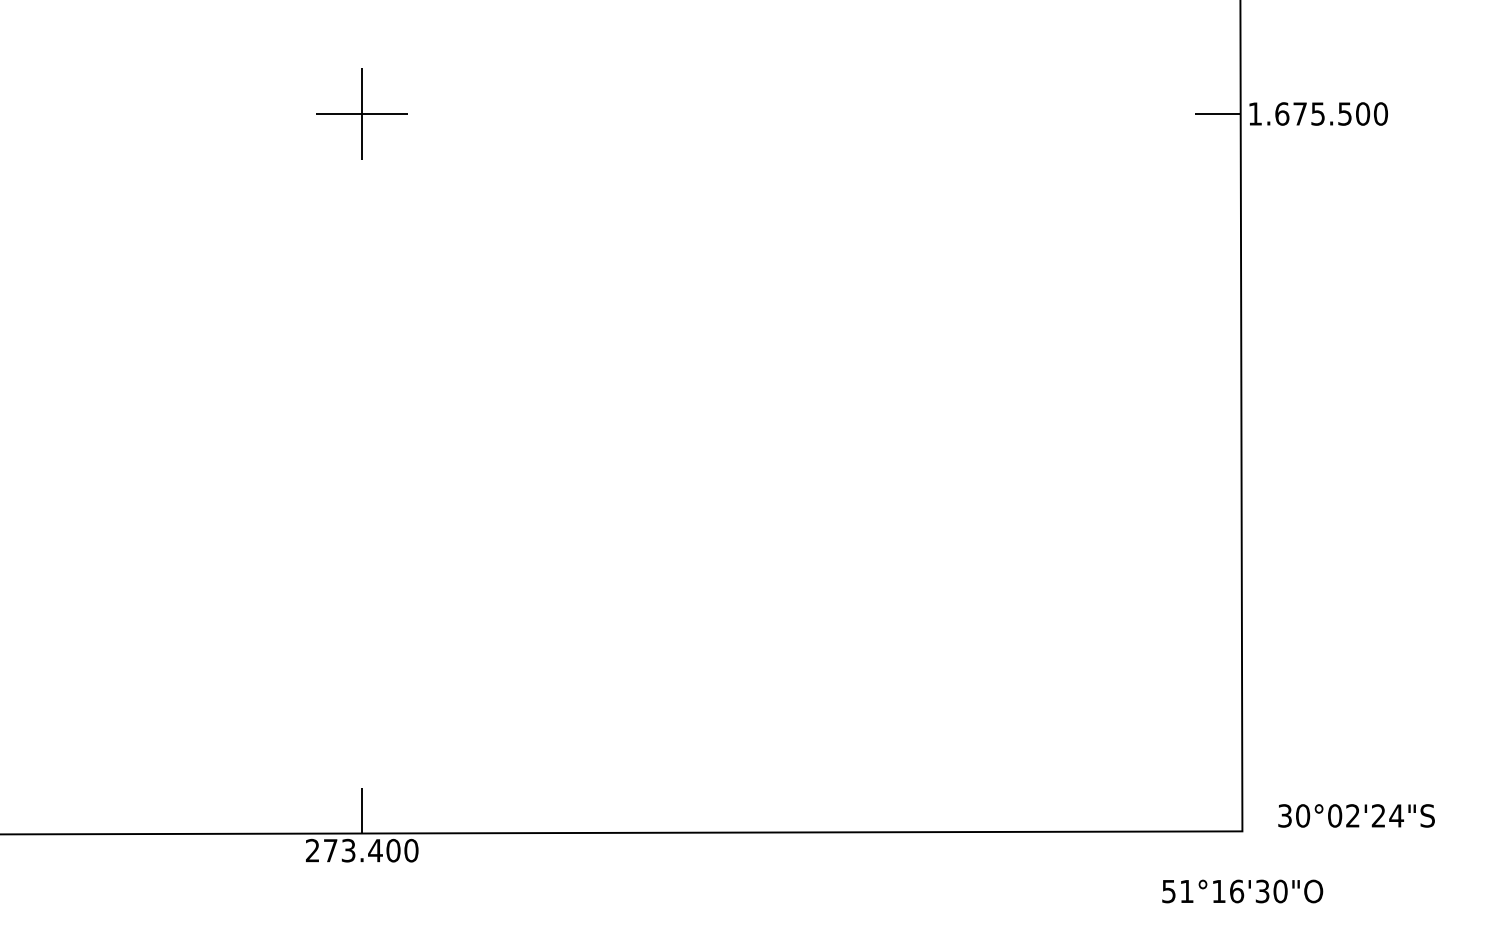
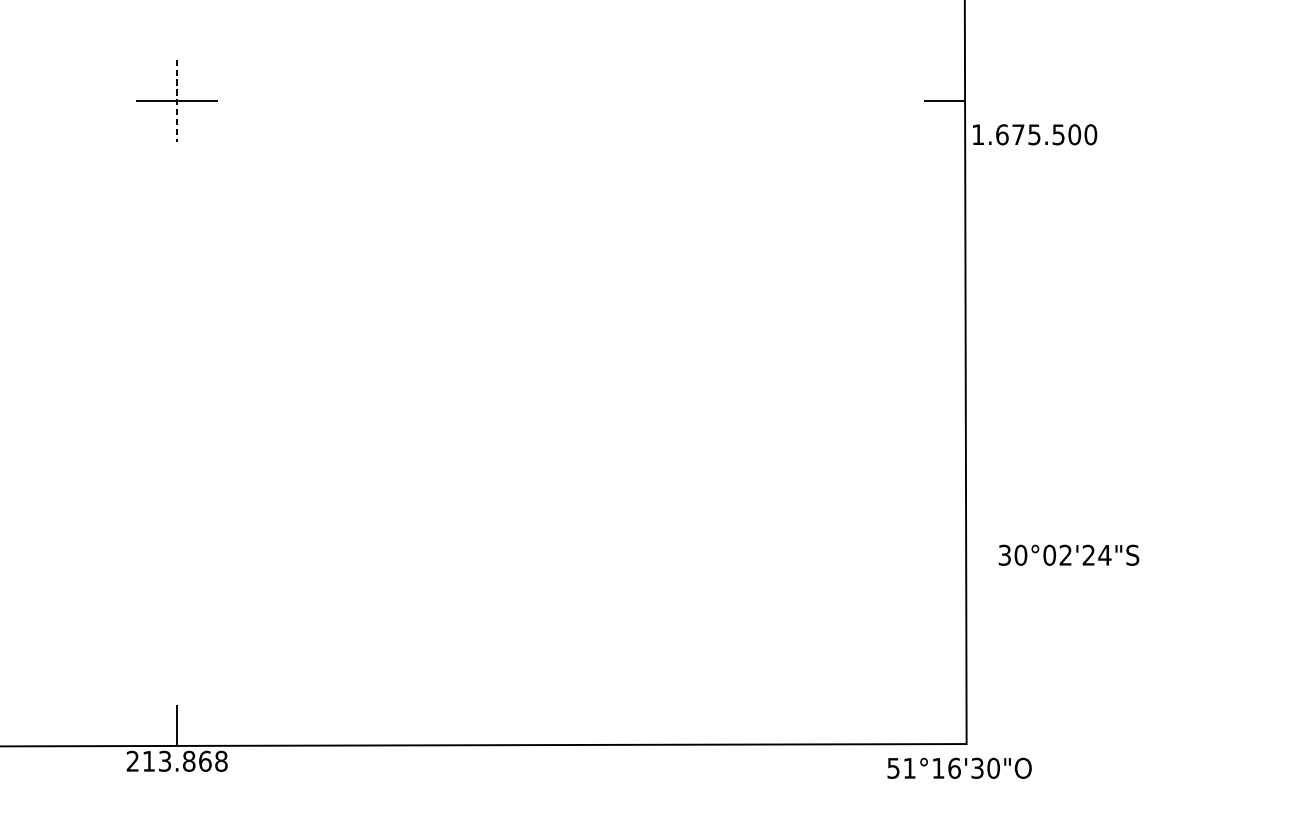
text: (1318, 113) -> (1034, 134), moved
line: (362, 114) -> (177, 101), solid -> dashed
text: (1356, 815) -> (1068, 554), moved
text: (371, 850) -> (185, 761), 273.400 -> 213.868
text: (1242, 891) -> (959, 768), moved

